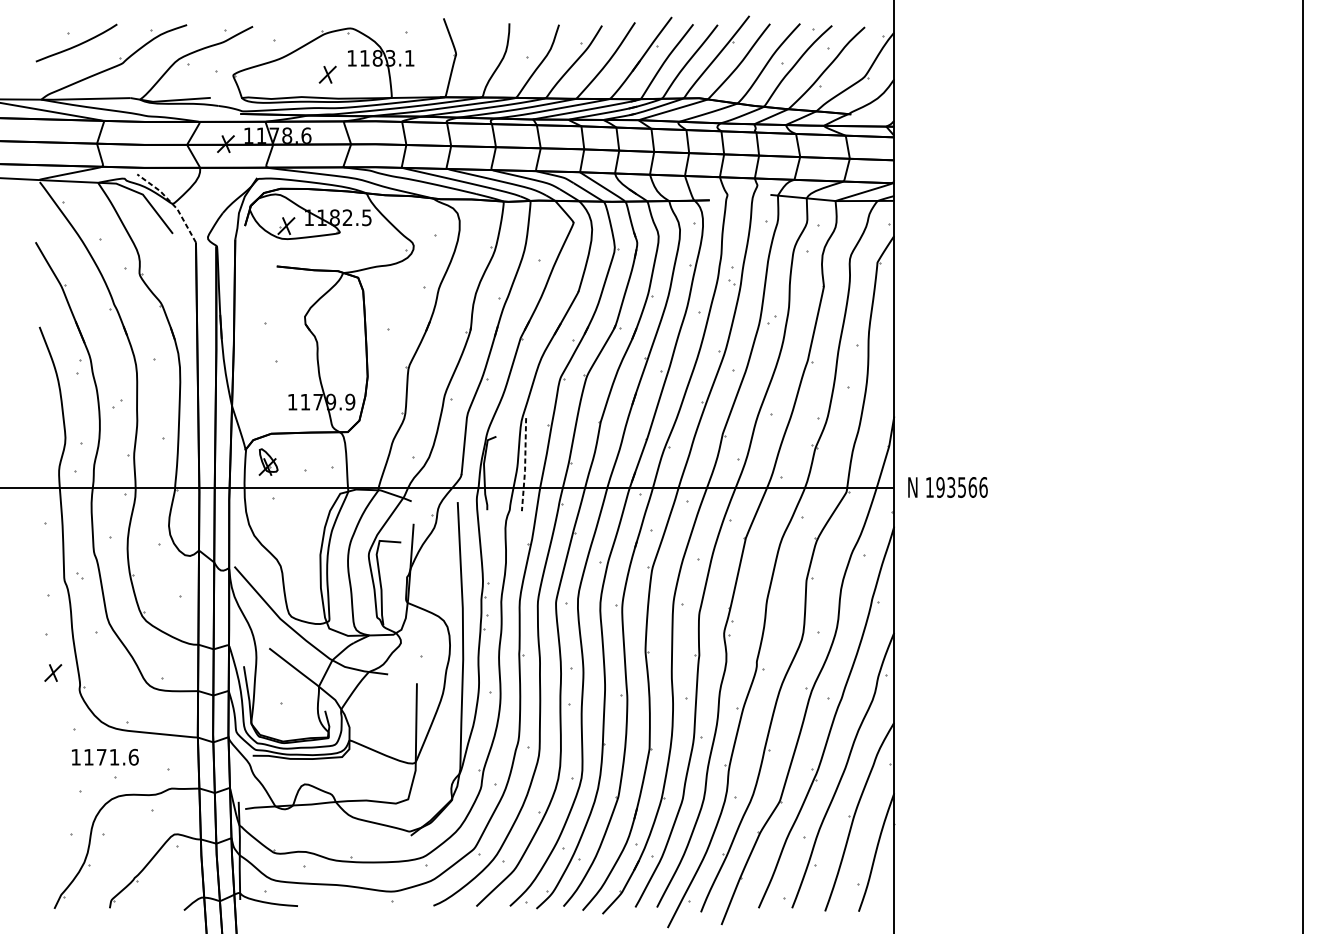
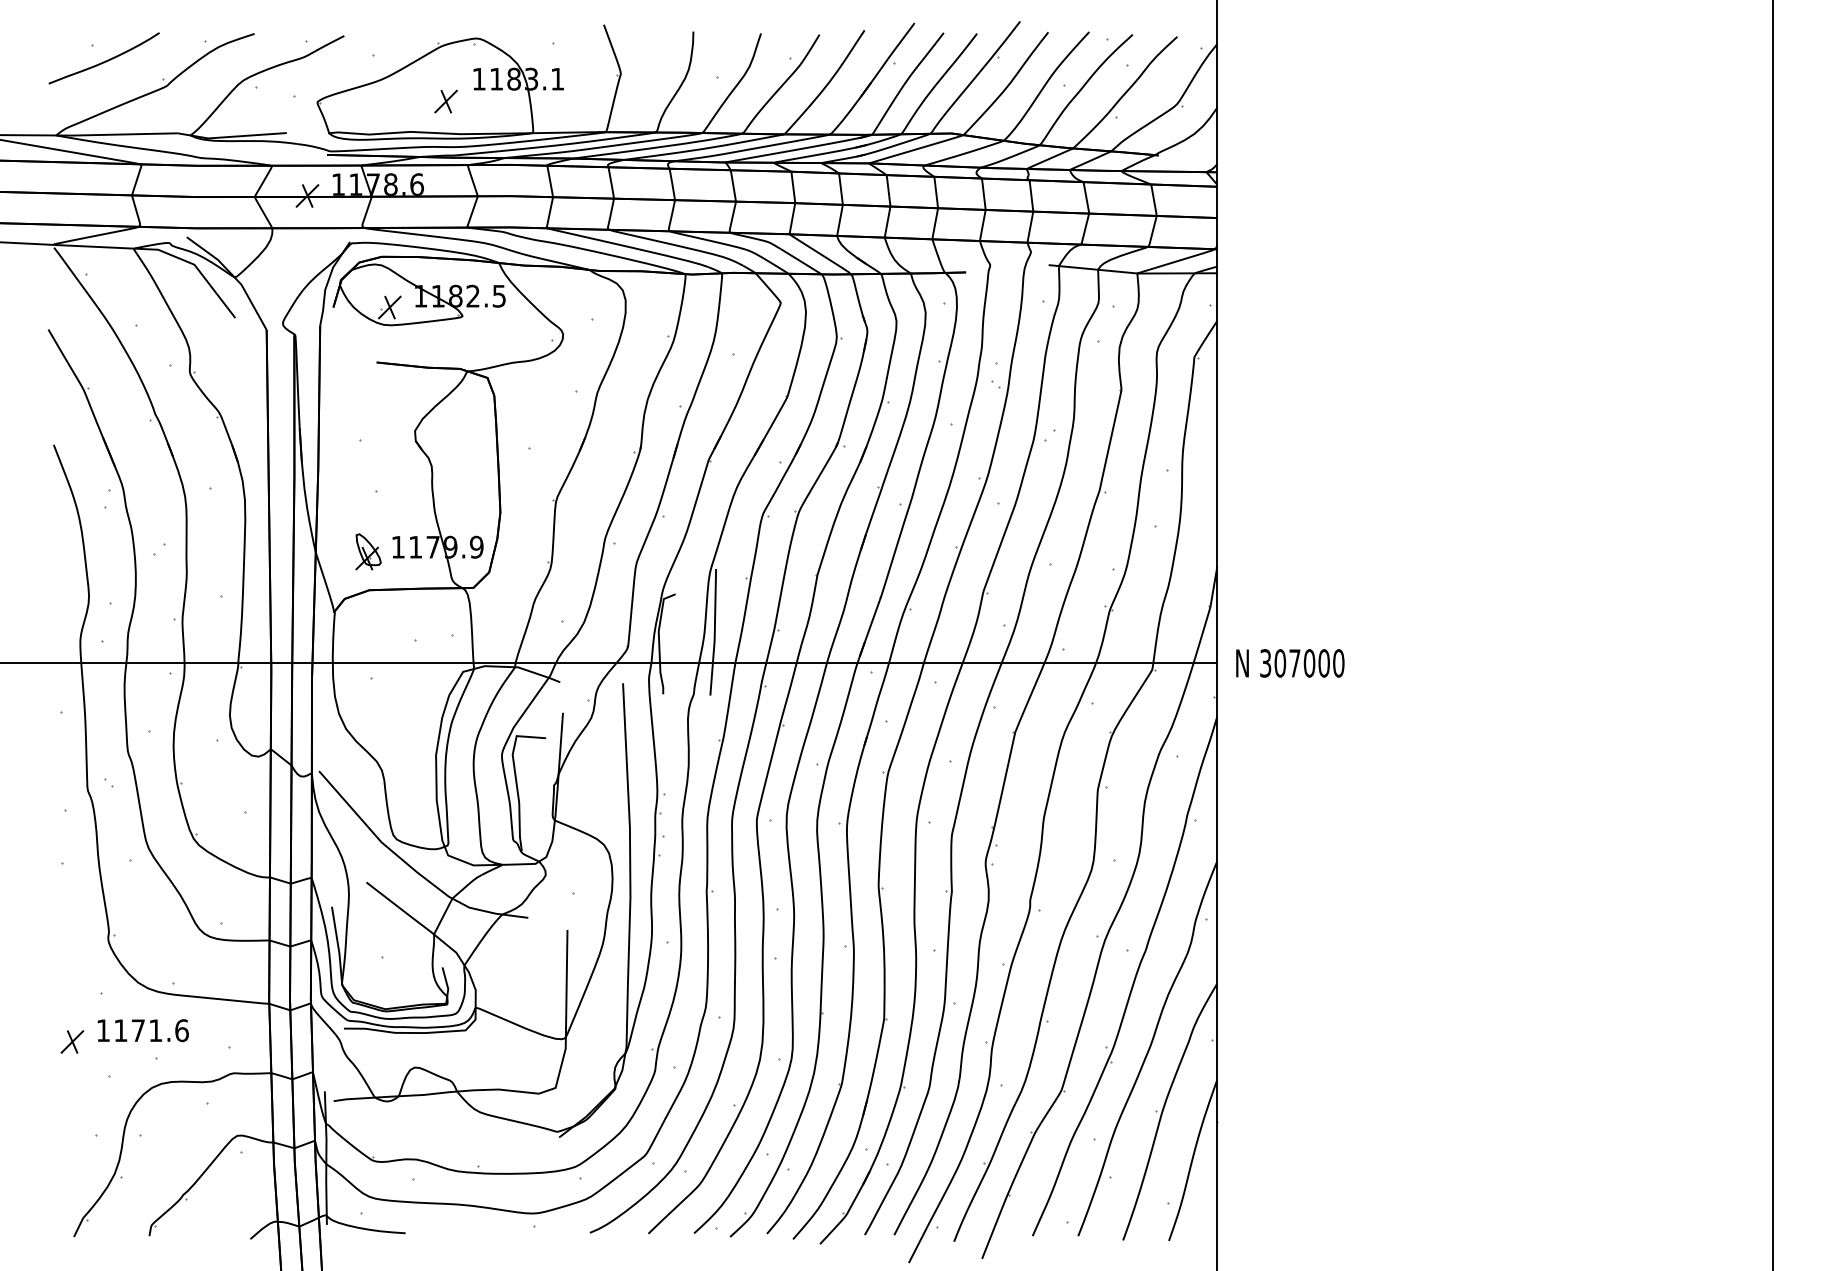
line: (172, 203) -> (234, 276), dashed -> solid
part: (268, 461) -> (368, 551), moved
line: (524, 465) -> (714, 633), dashed -> solid
text: (956, 487) -> (1302, 663), 193566 -> 307000
part: (53, 672) -> (72, 1041), moved

